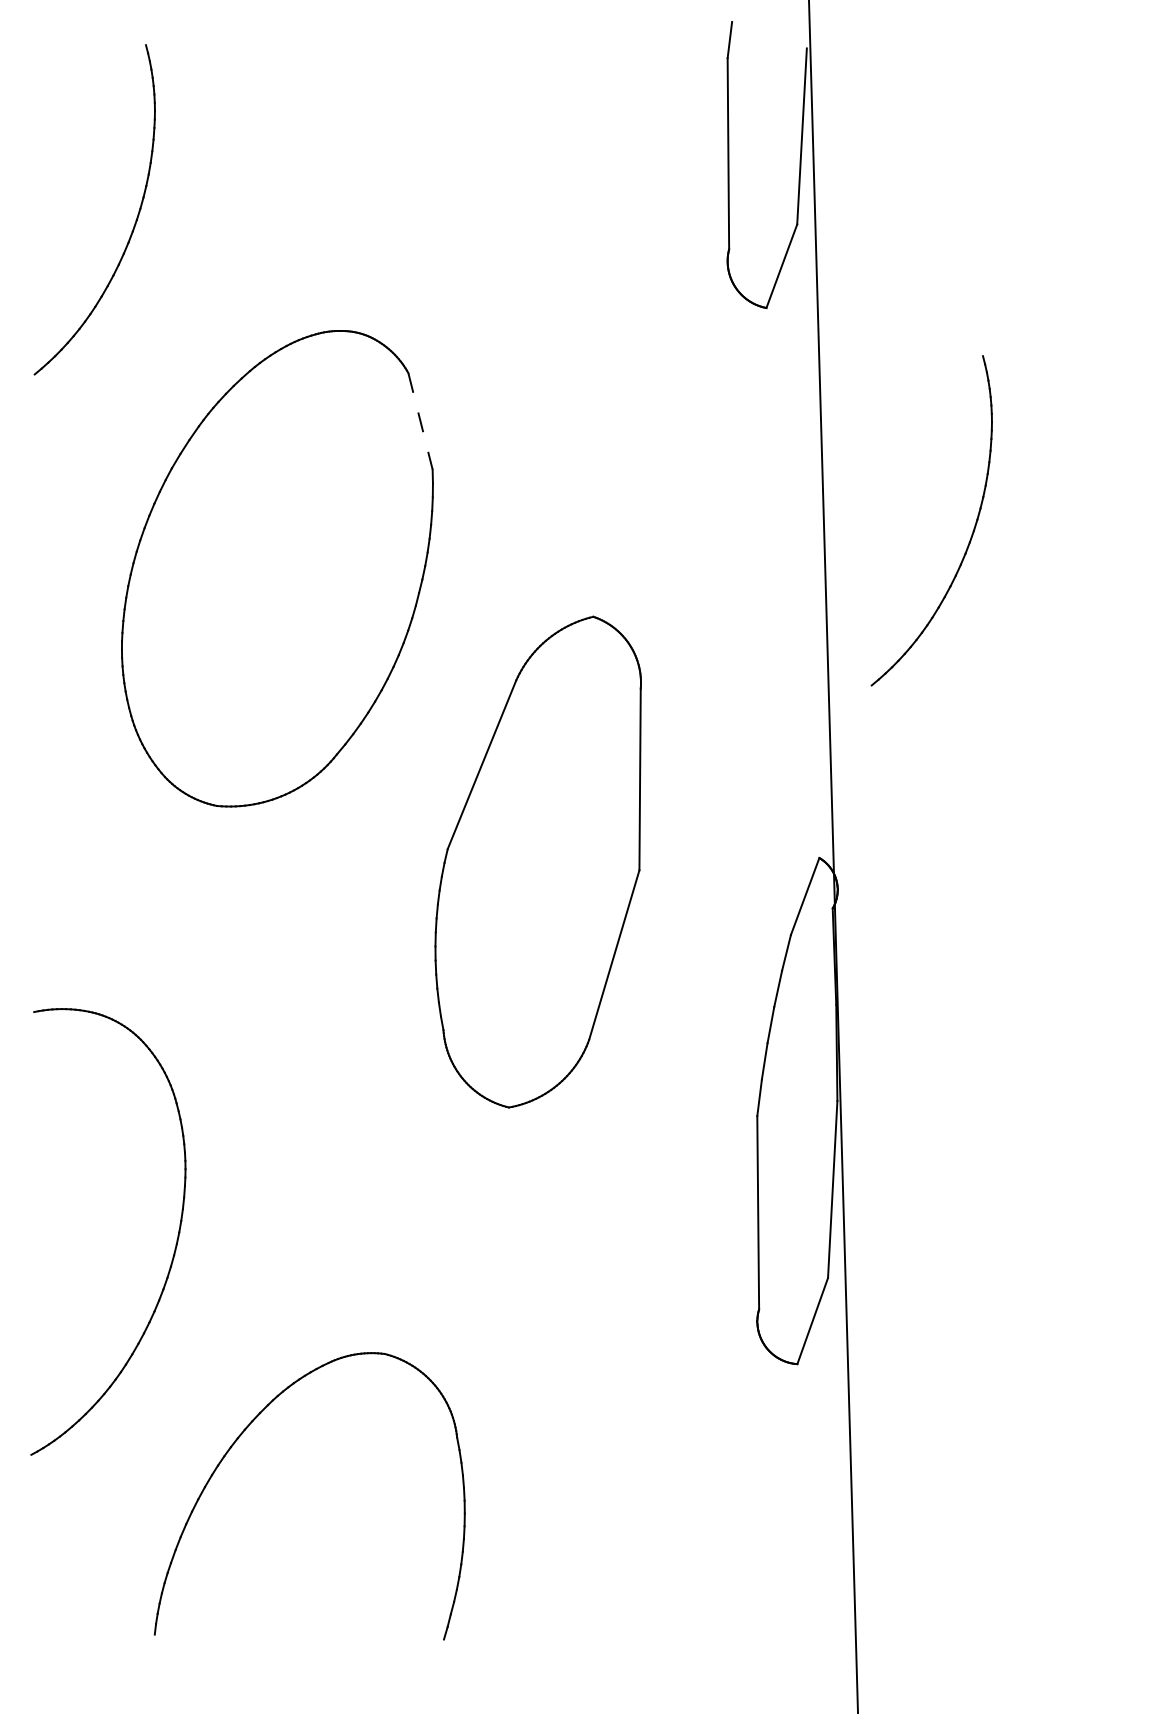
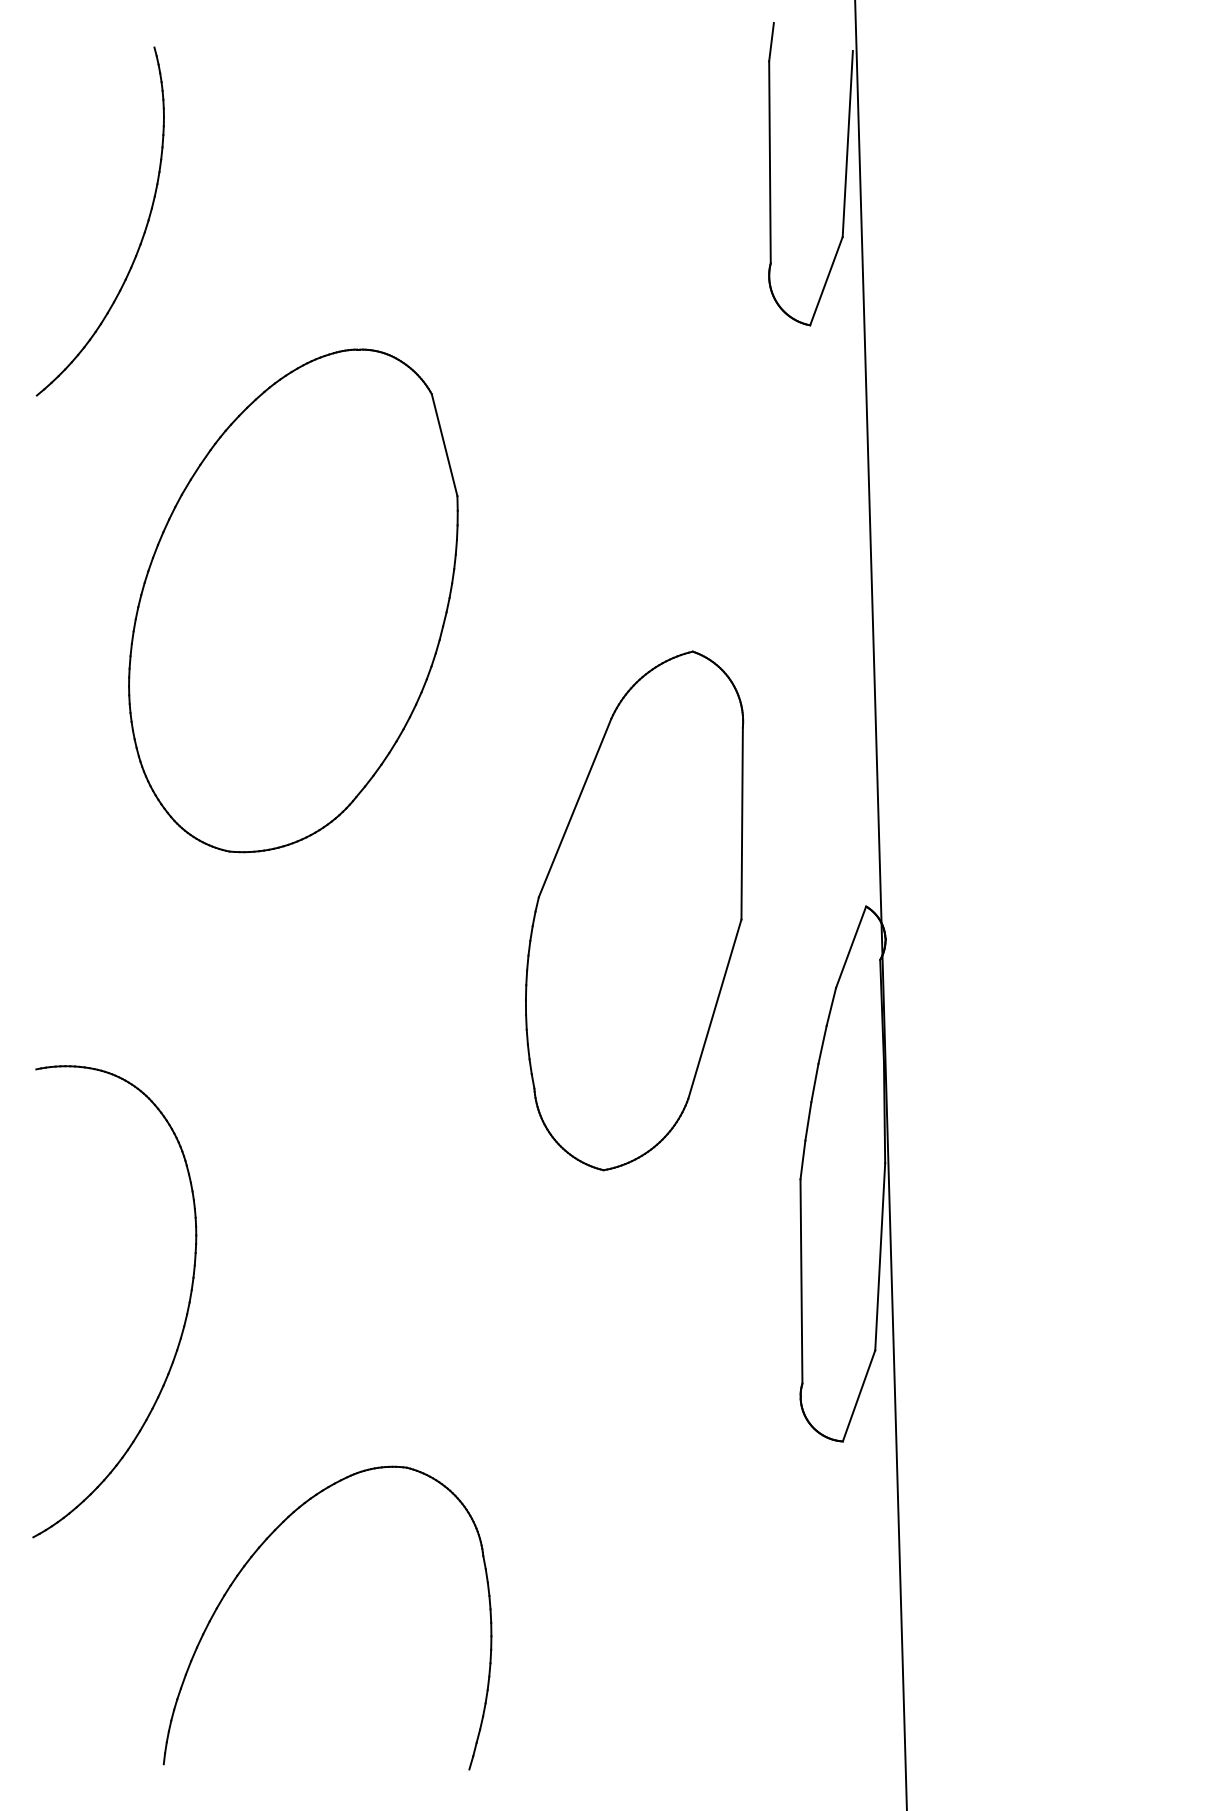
line: (420, 421) -> (444, 445), dashed -> solid
part: (971, 534) -> (1026, 564), removed
part: (537, 861) -> (633, 910), moved
part: (238, 1439) -> (252, 1558), moved

